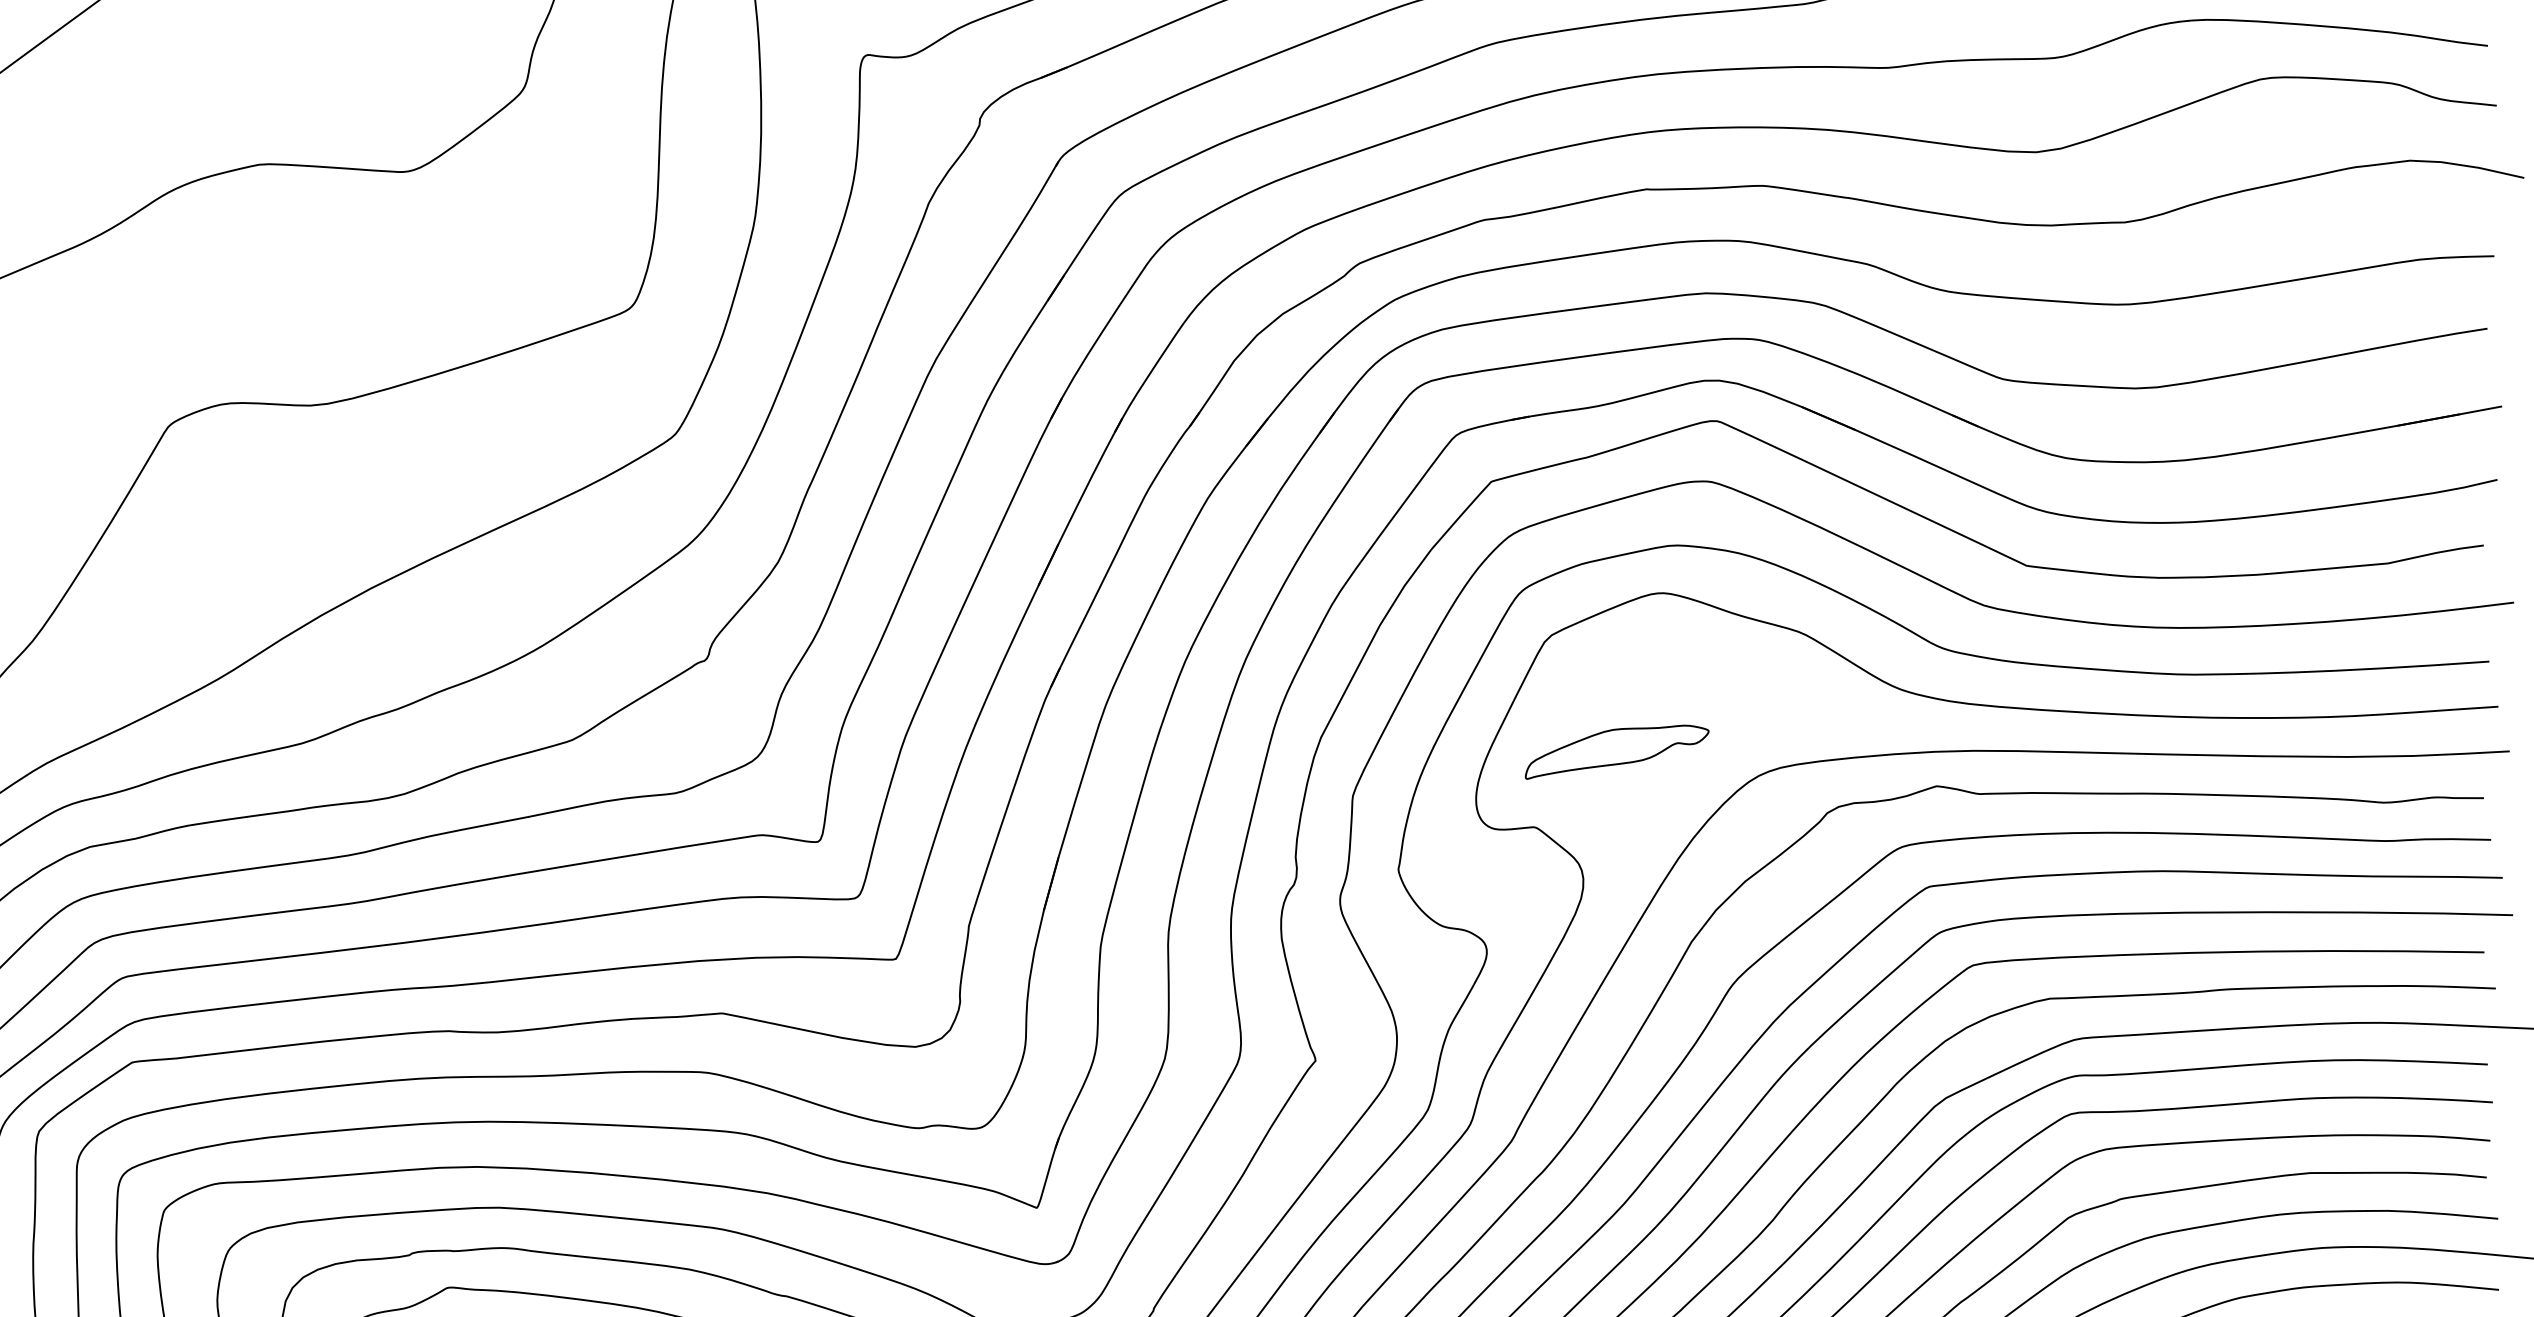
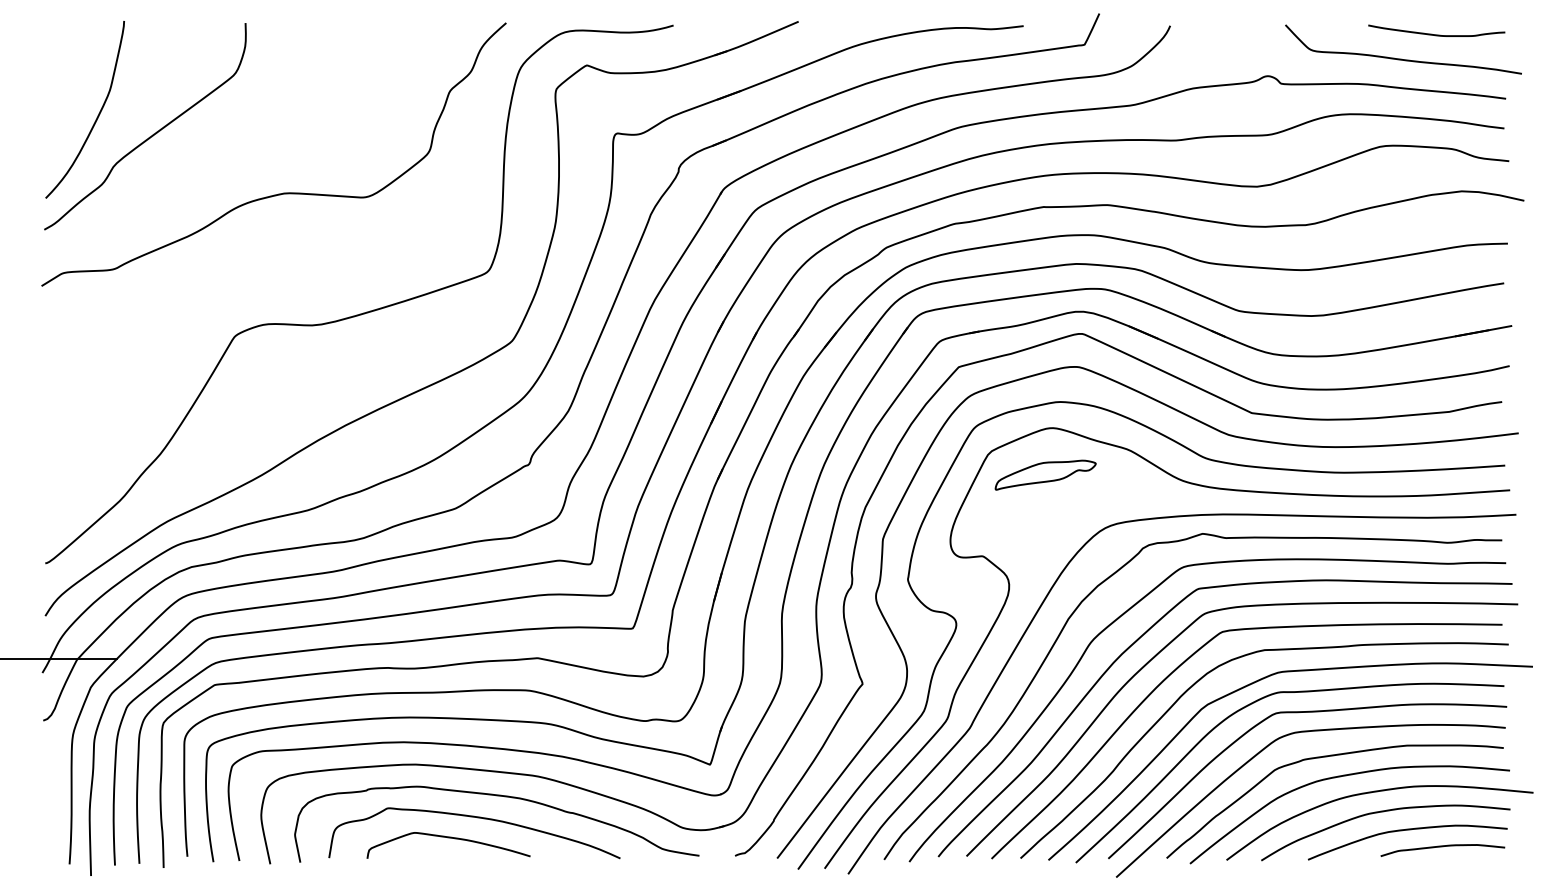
part: (1616, 750) -> (1045, 474), moved

